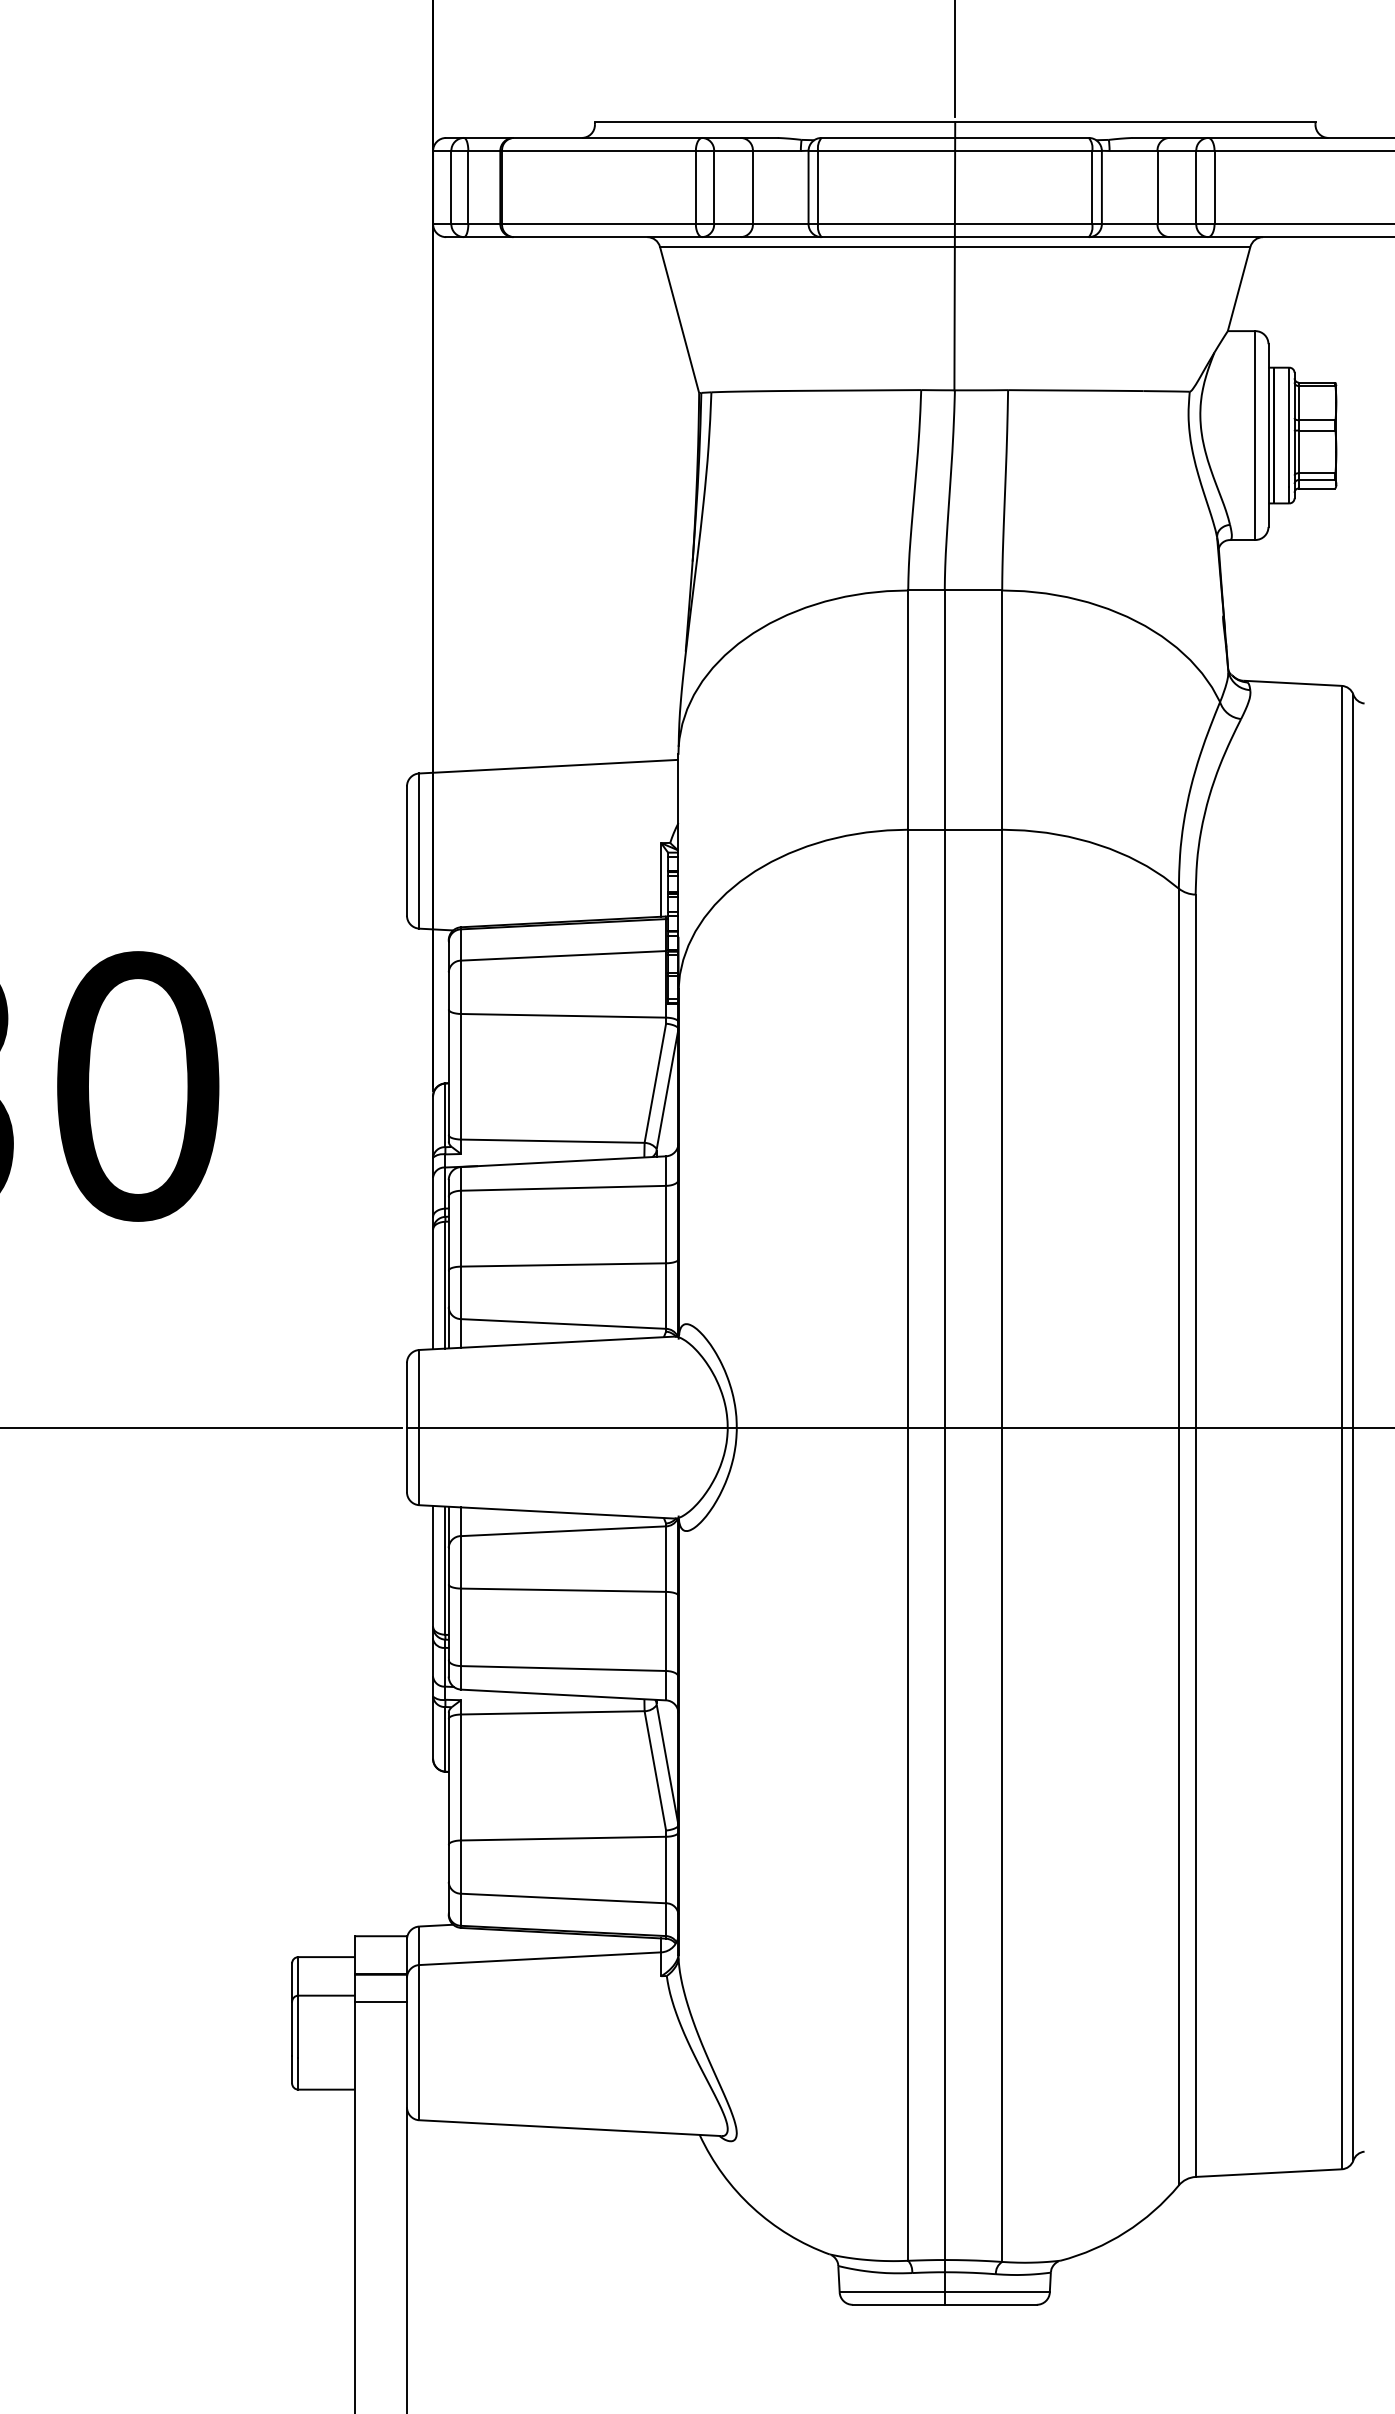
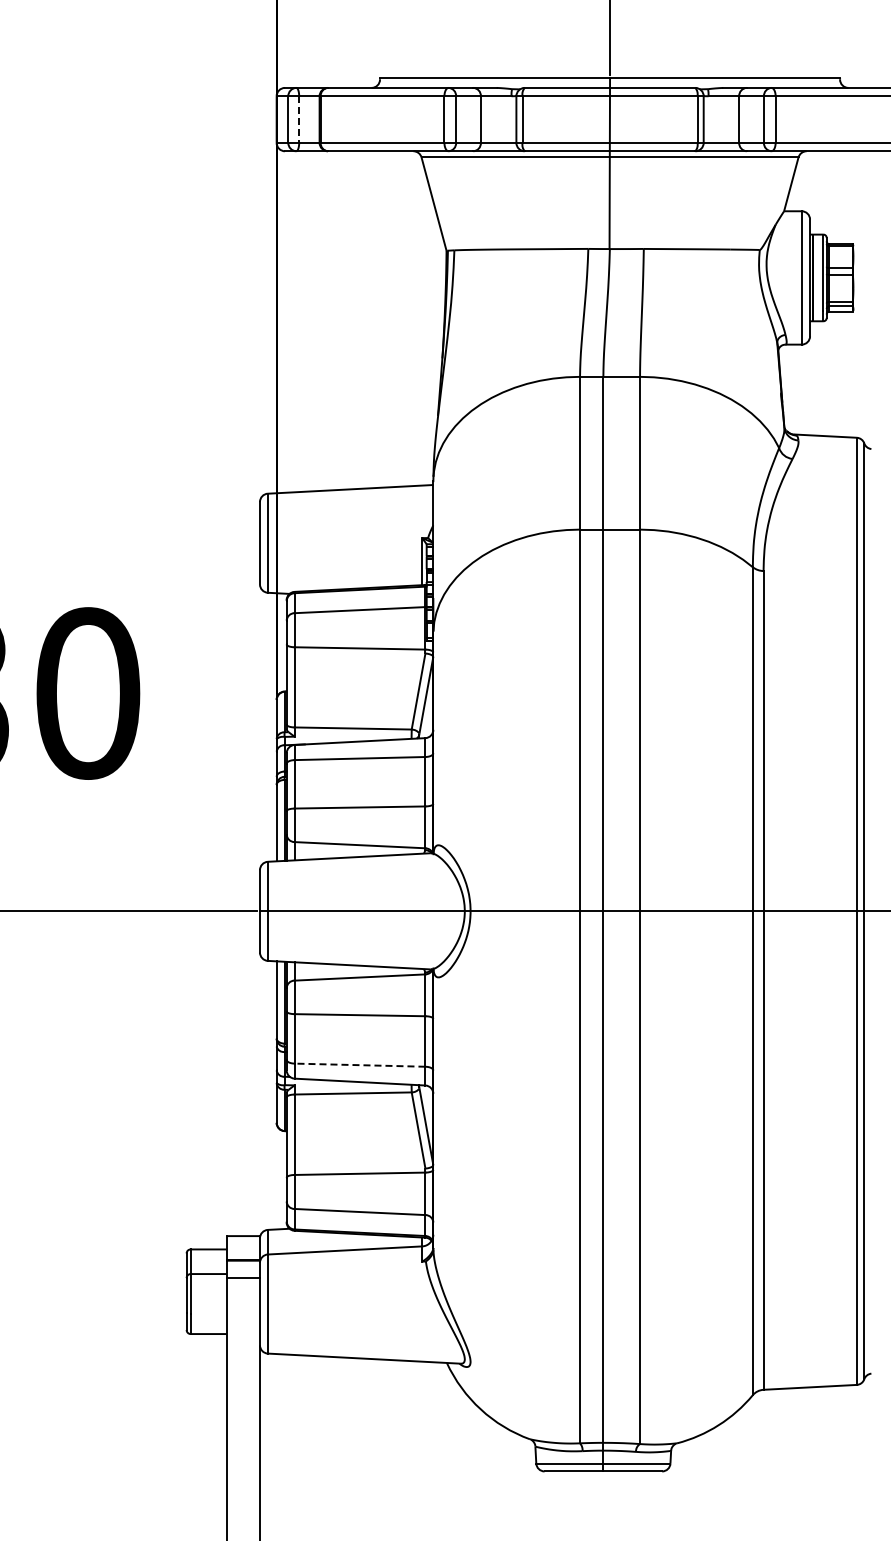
line: (468, 188) -> (299, 120), solid -> dashed
line: (562, 1669) -> (359, 1065), solid -> dashed

